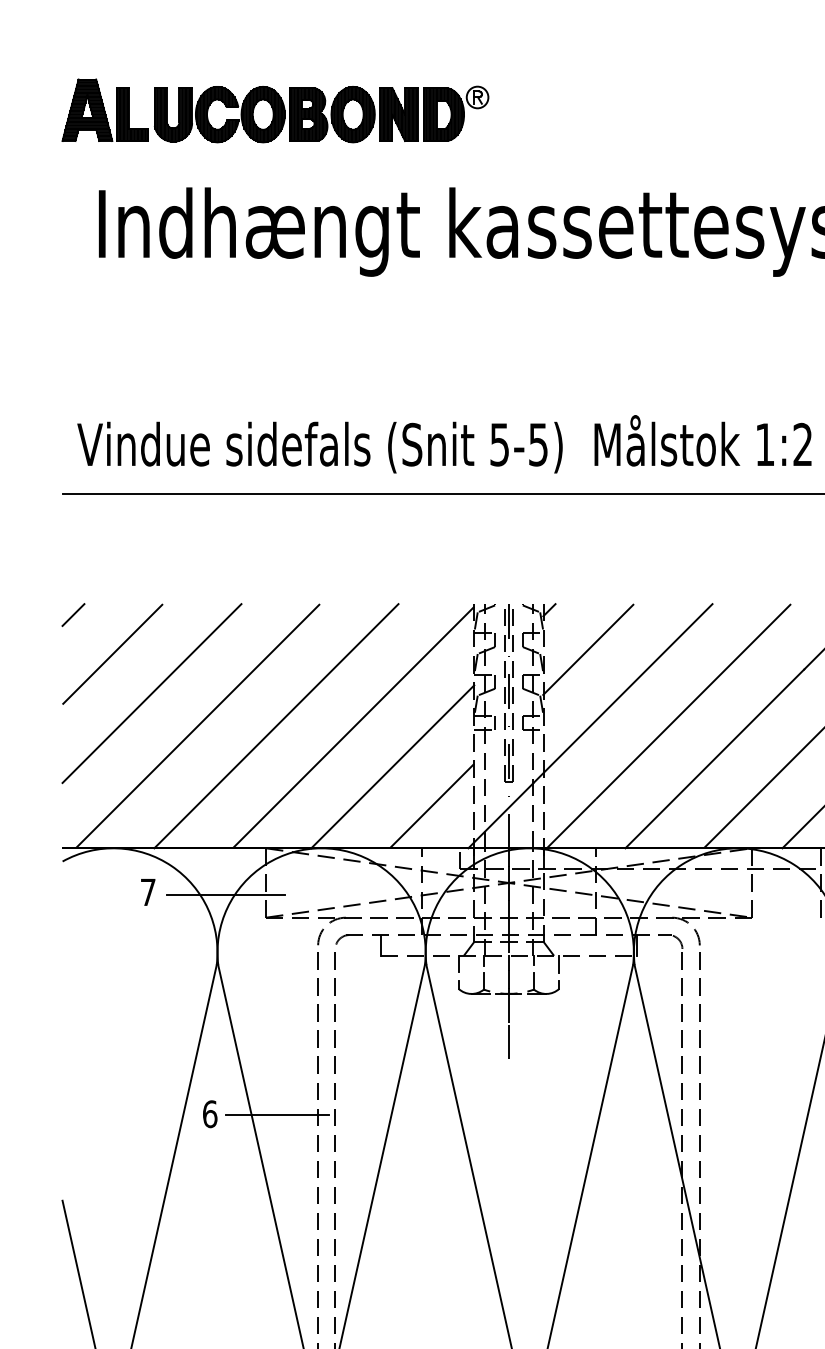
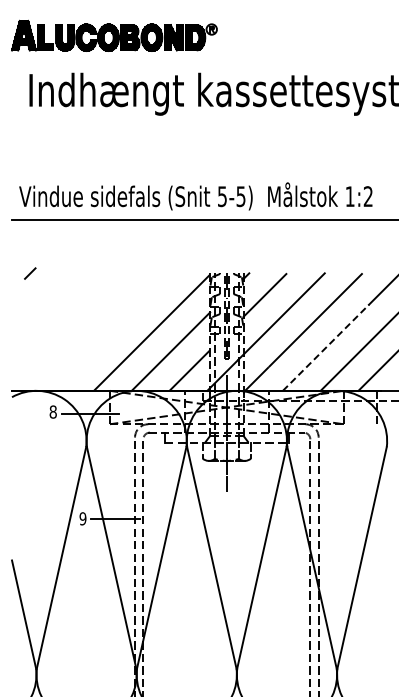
line: (73, 614) -> (30, 273), moved
line: (113, 654) -> (36, 297), removed
line: (152, 693) -> (55, 316), removed
line: (196, 724) -> (76, 331), removed
line: (275, 724) -> (114, 331), removed
line: (713, 758) -> (325, 347), solid -> dashed
text: (146, 891) -> (52, 411), 7 -> 8
text: (208, 1113) -> (82, 518), 6 -> 9

